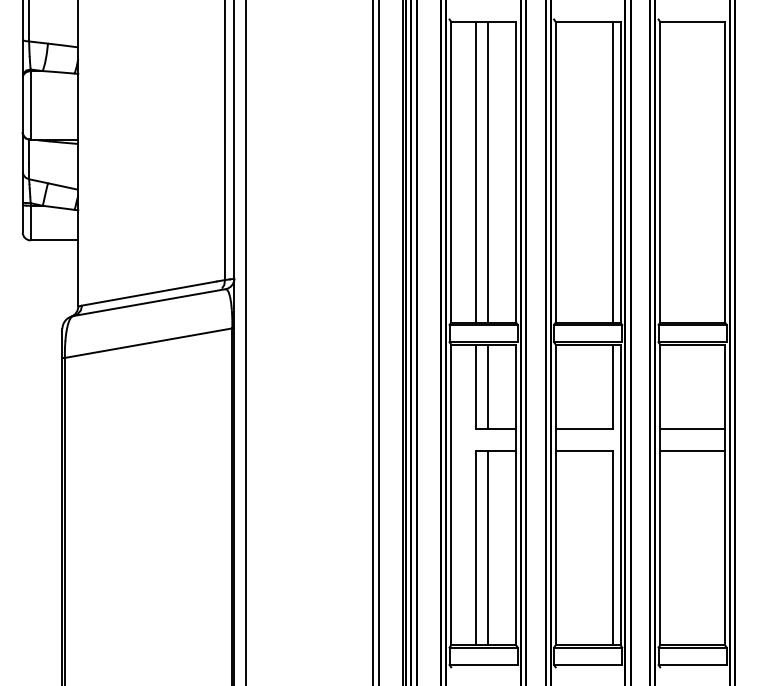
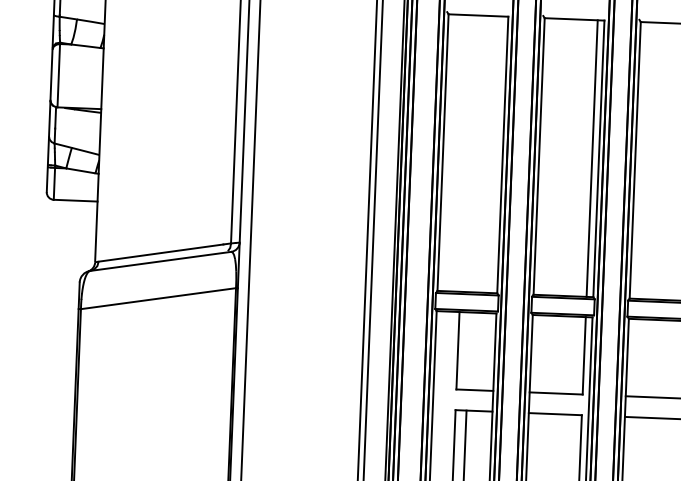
line: (476, 171) -> (466, 152), removed
line: (487, 171) -> (476, 153), removed
line: (487, 386) -> (468, 351), removed

